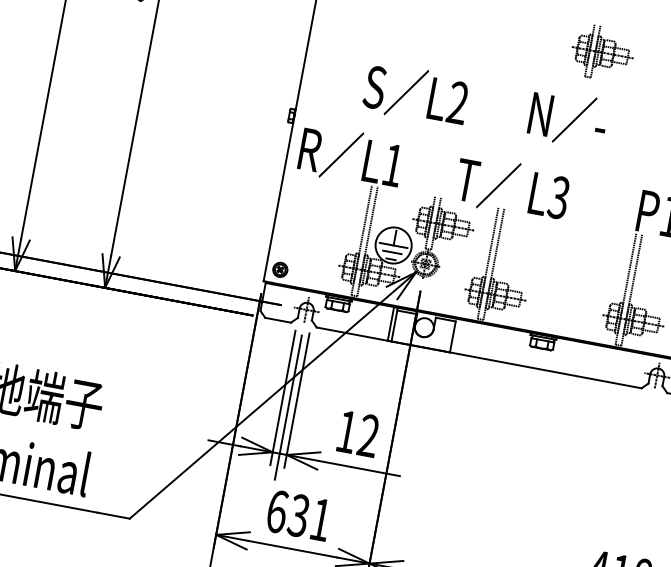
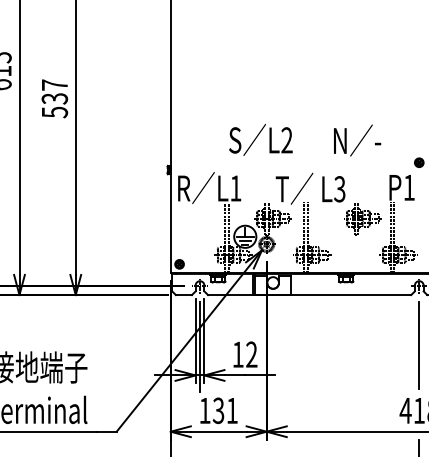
part: (601, 53) -> (362, 219), moved
text: (415, 93) -> (260, 139), moved
text: (568, 118) -> (357, 140), moved
line: (639, 471) -> (419, 345), added
text: (276, 511) -> (204, 410), 631 -> 131

